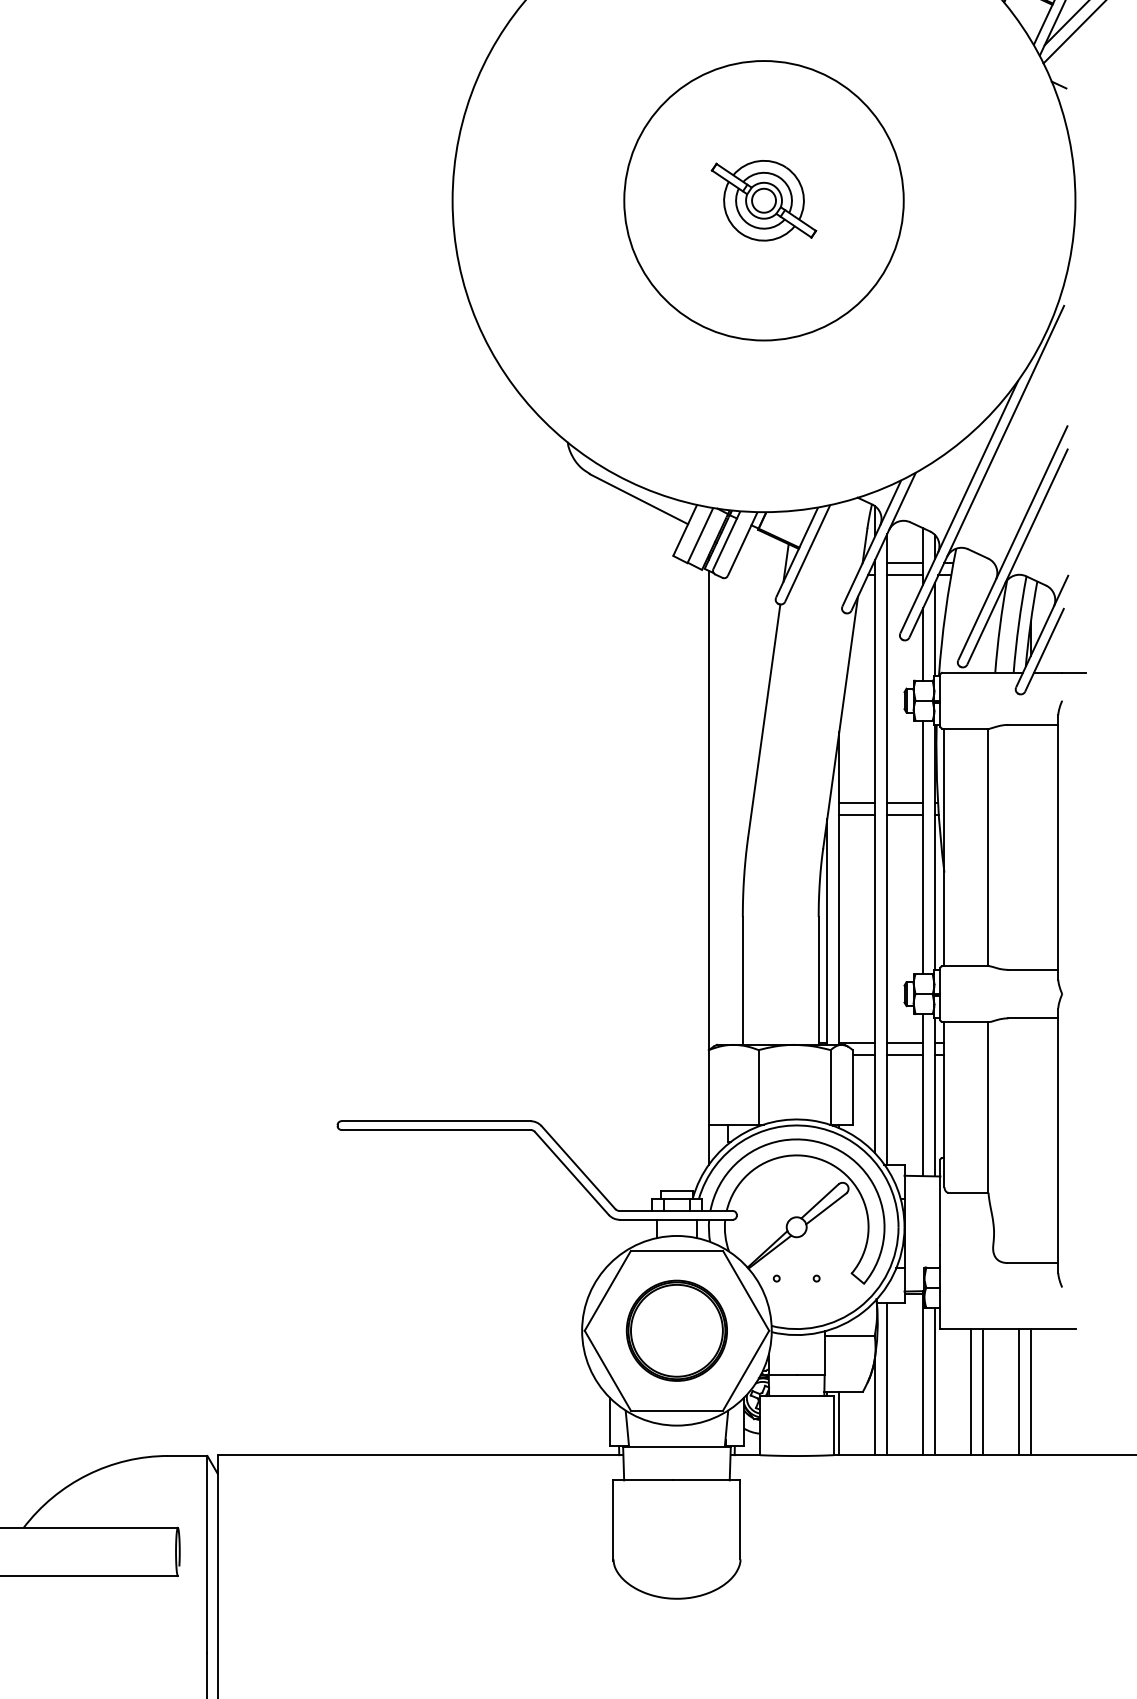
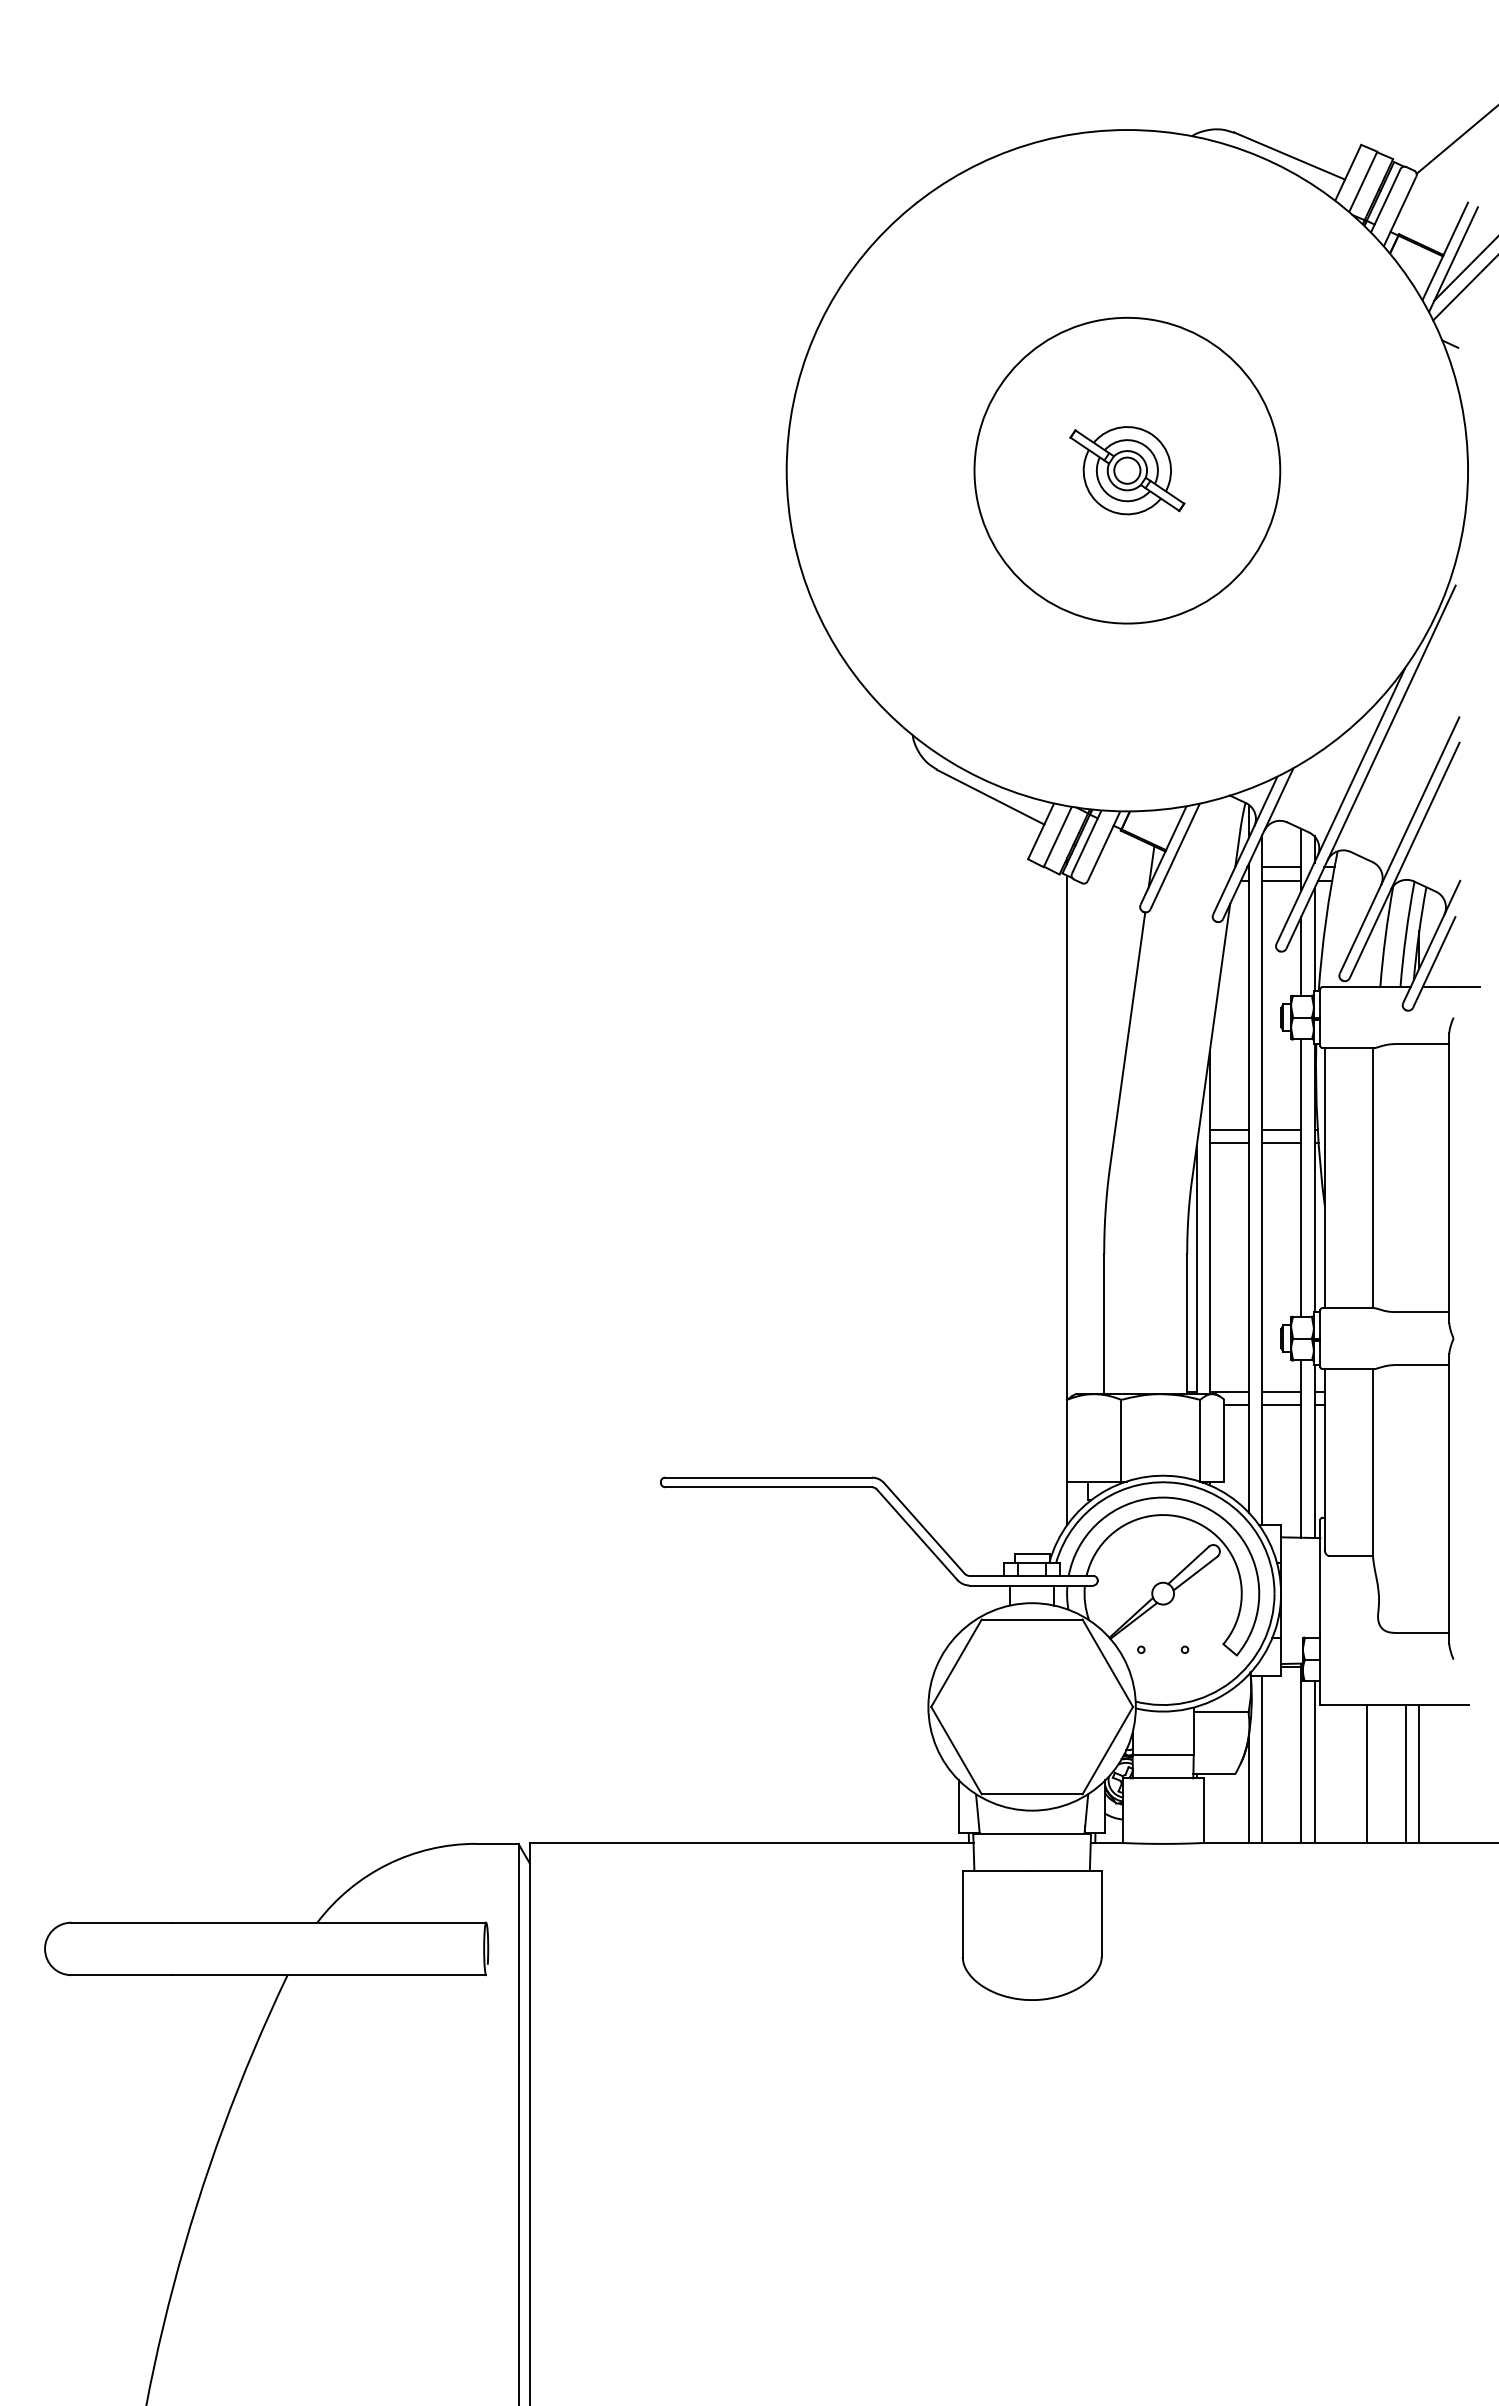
part: (676, 1330) -> (1031, 1706), removed
line: (970, 1391) -> (1353, 1773), removed
line: (839, 1422) -> (1209, 1807), removed

